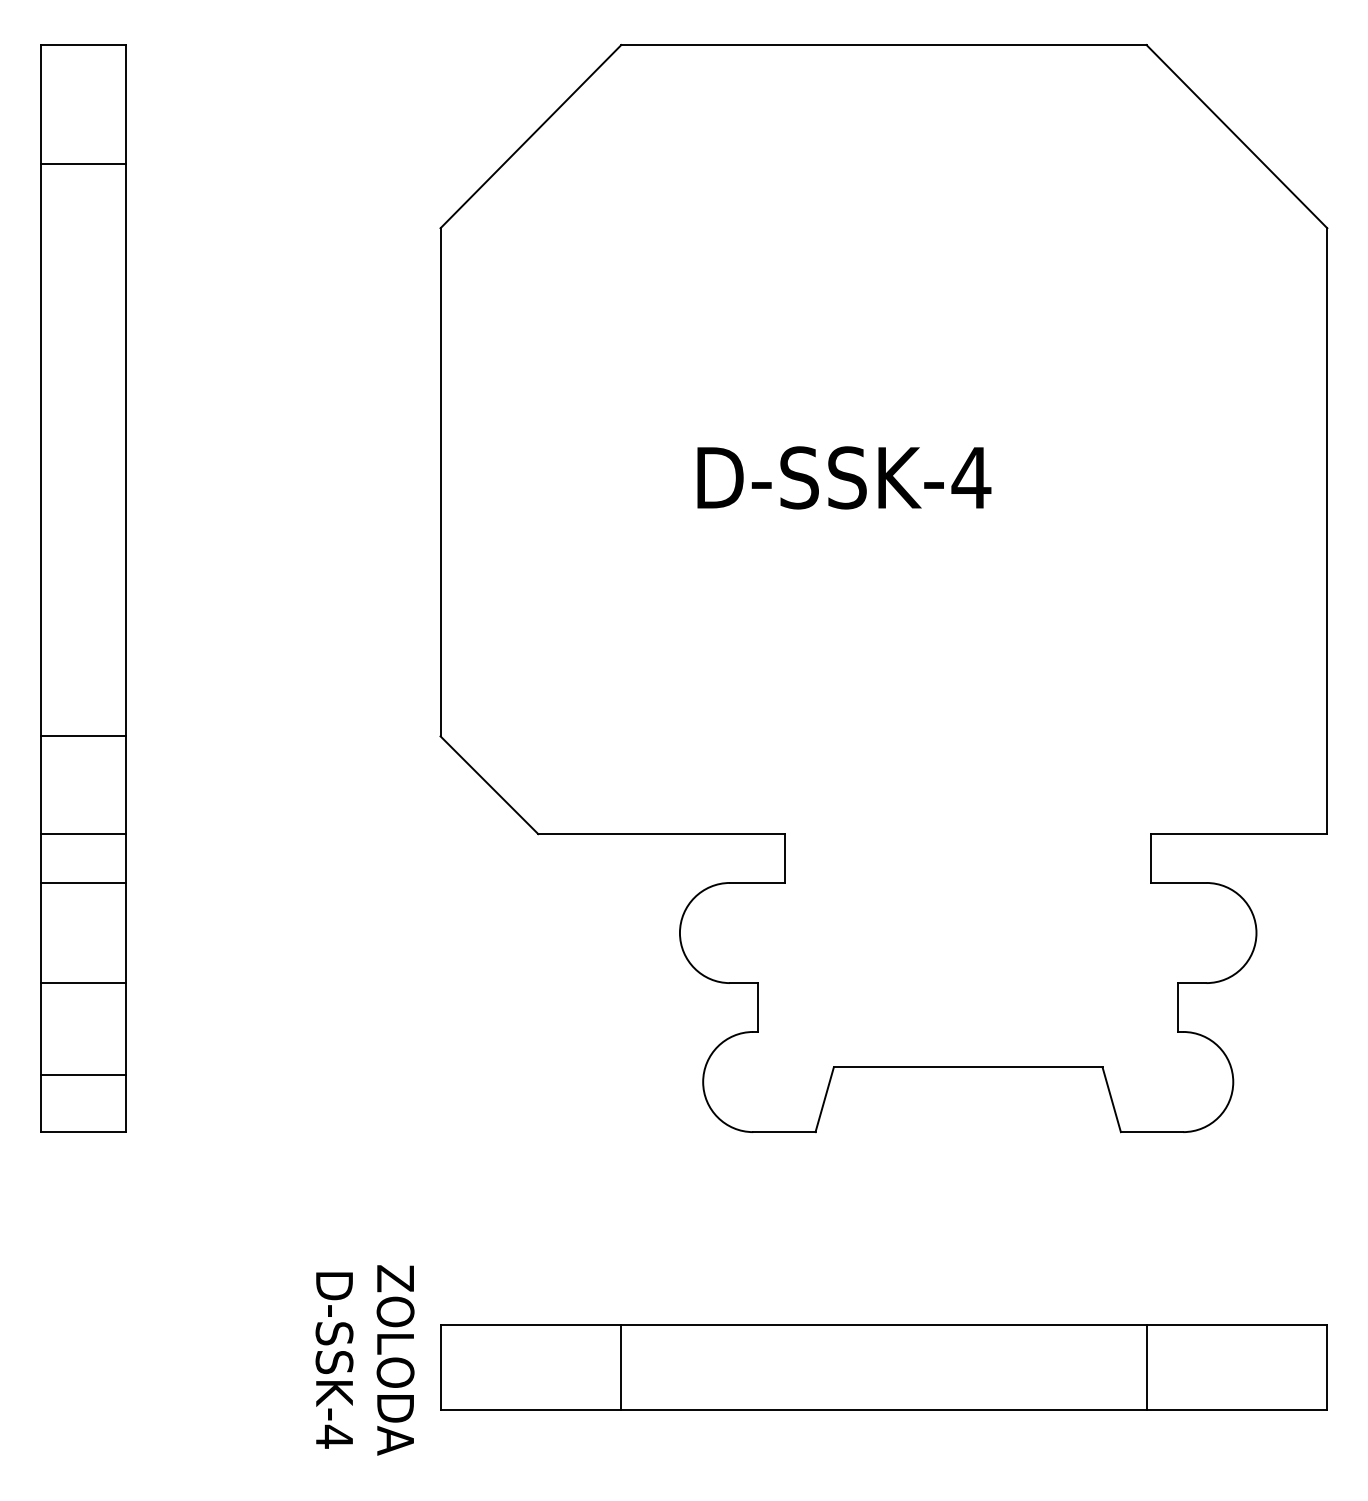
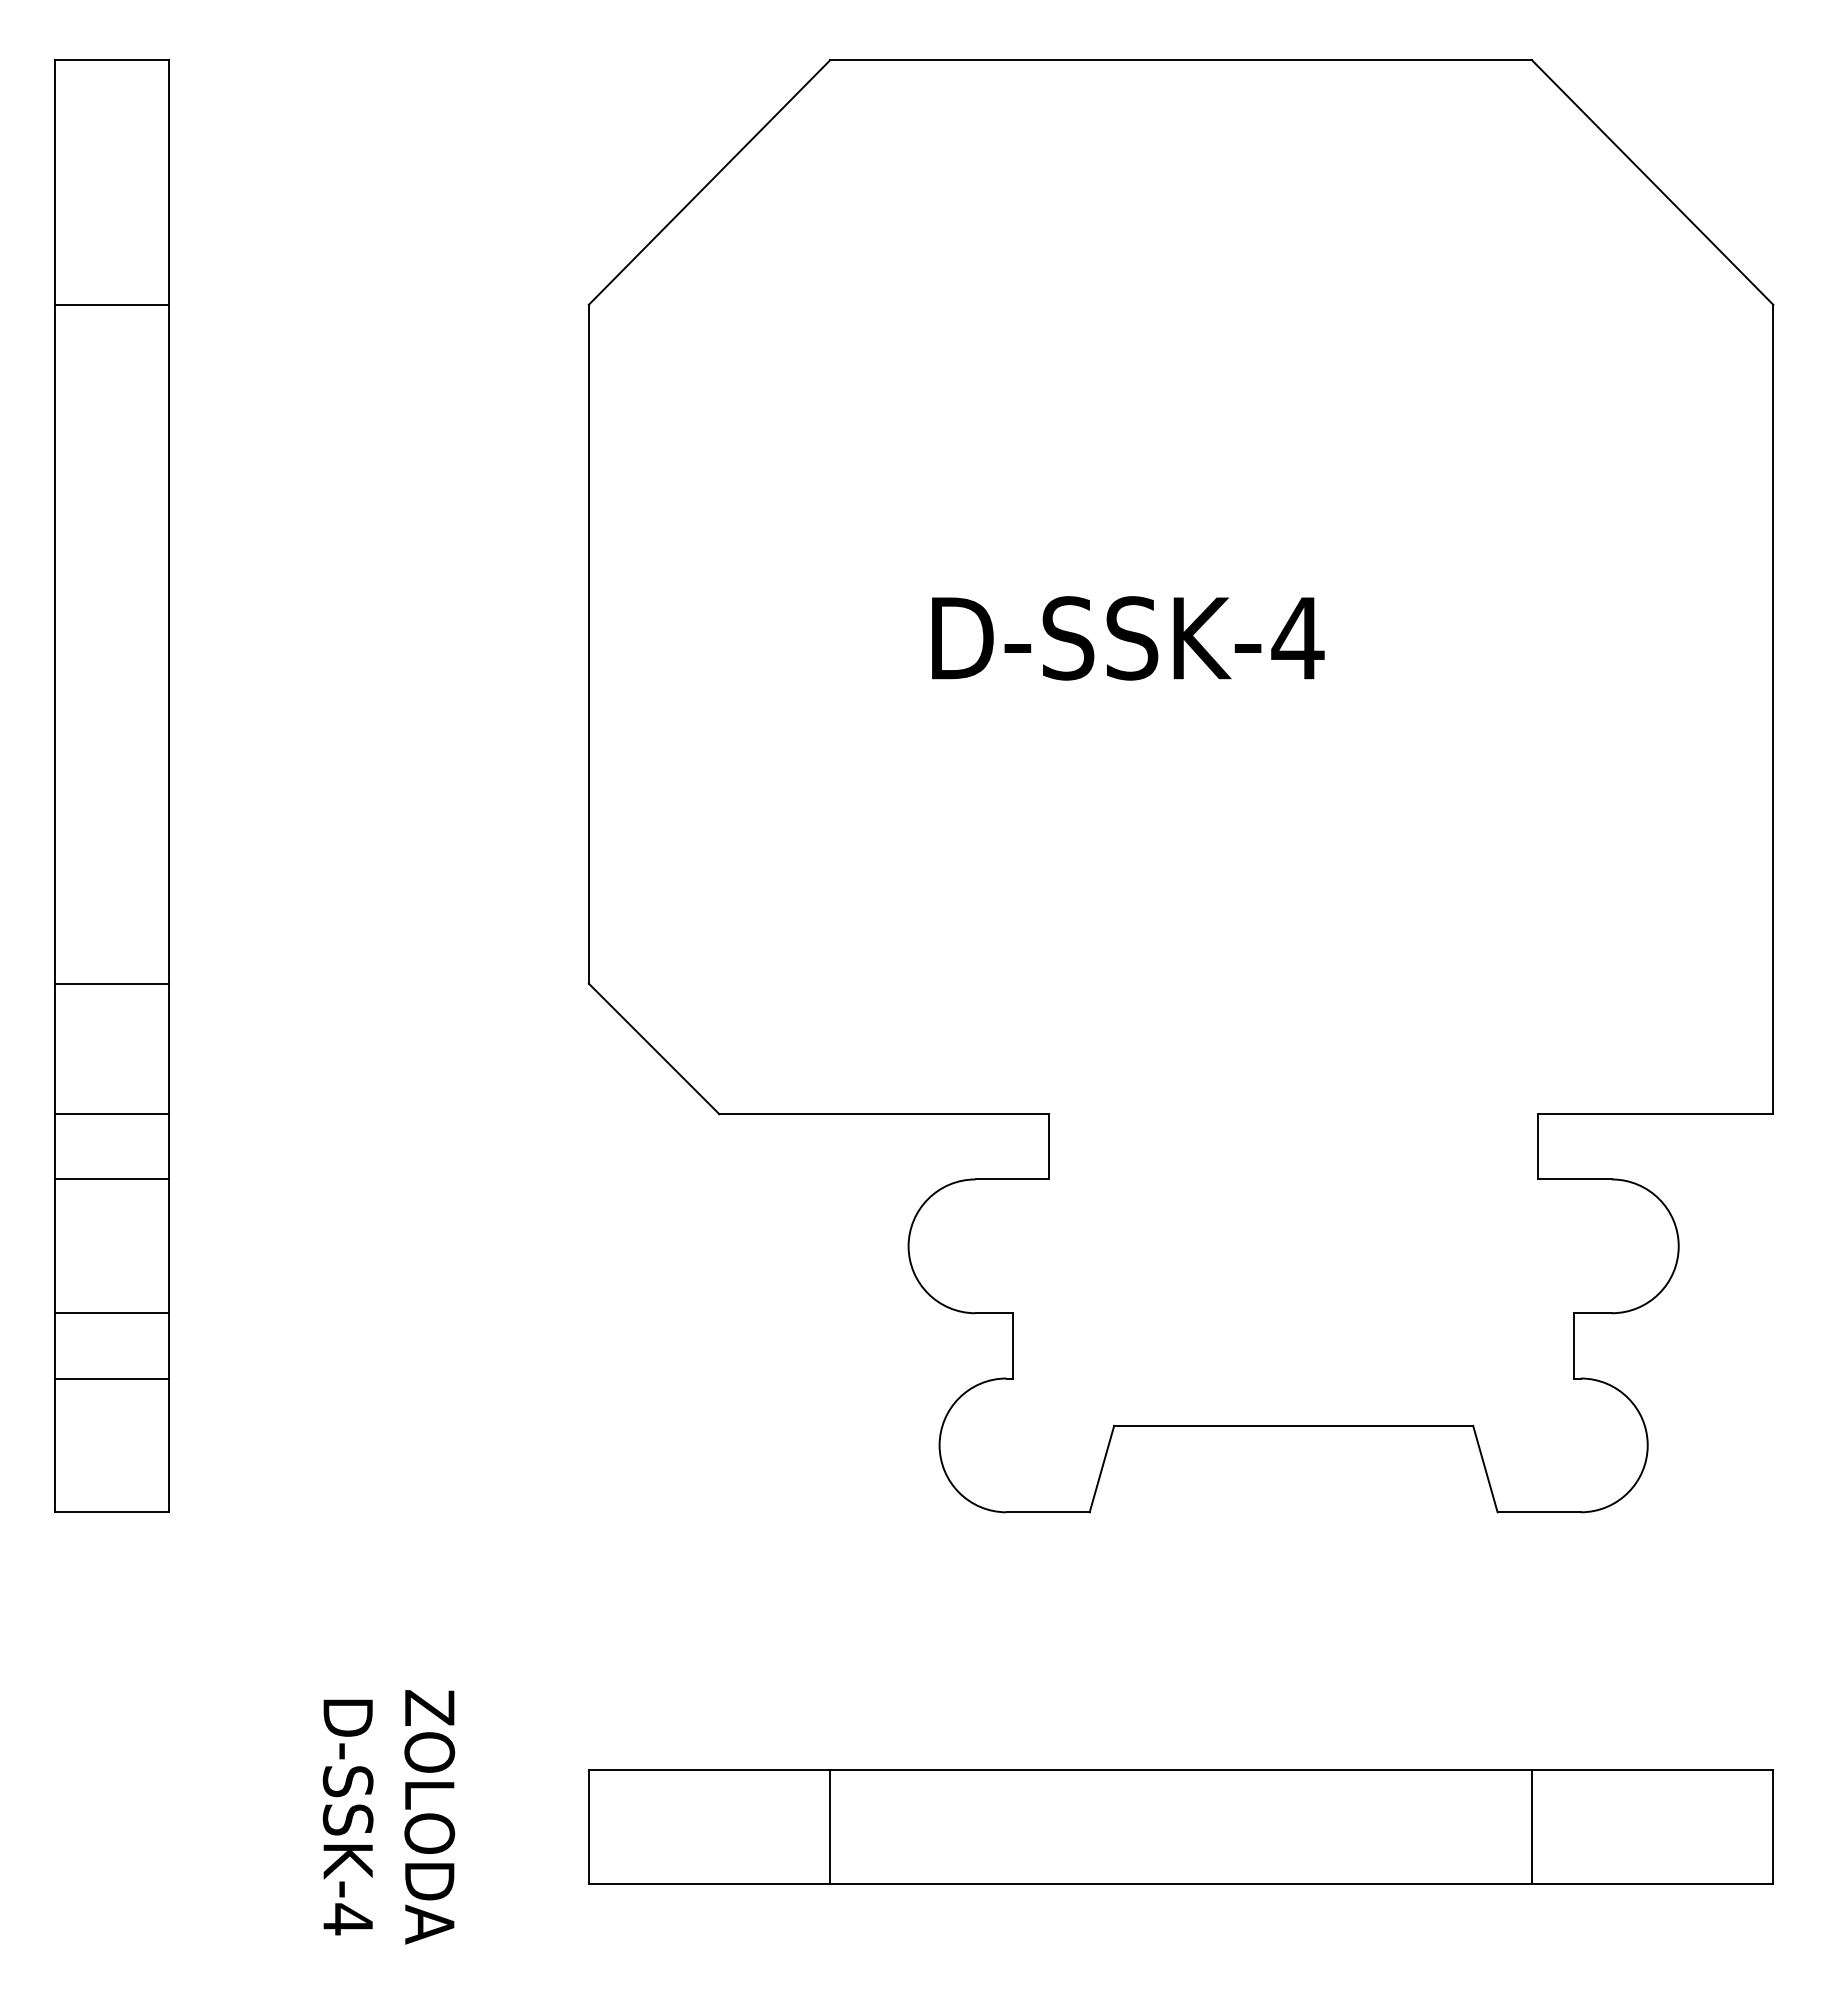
line: (83, 163) -> (111, 304), moved
line: (83, 1074) -> (111, 1378), moved
text: (364, 1360) -> (388, 1817), moved

